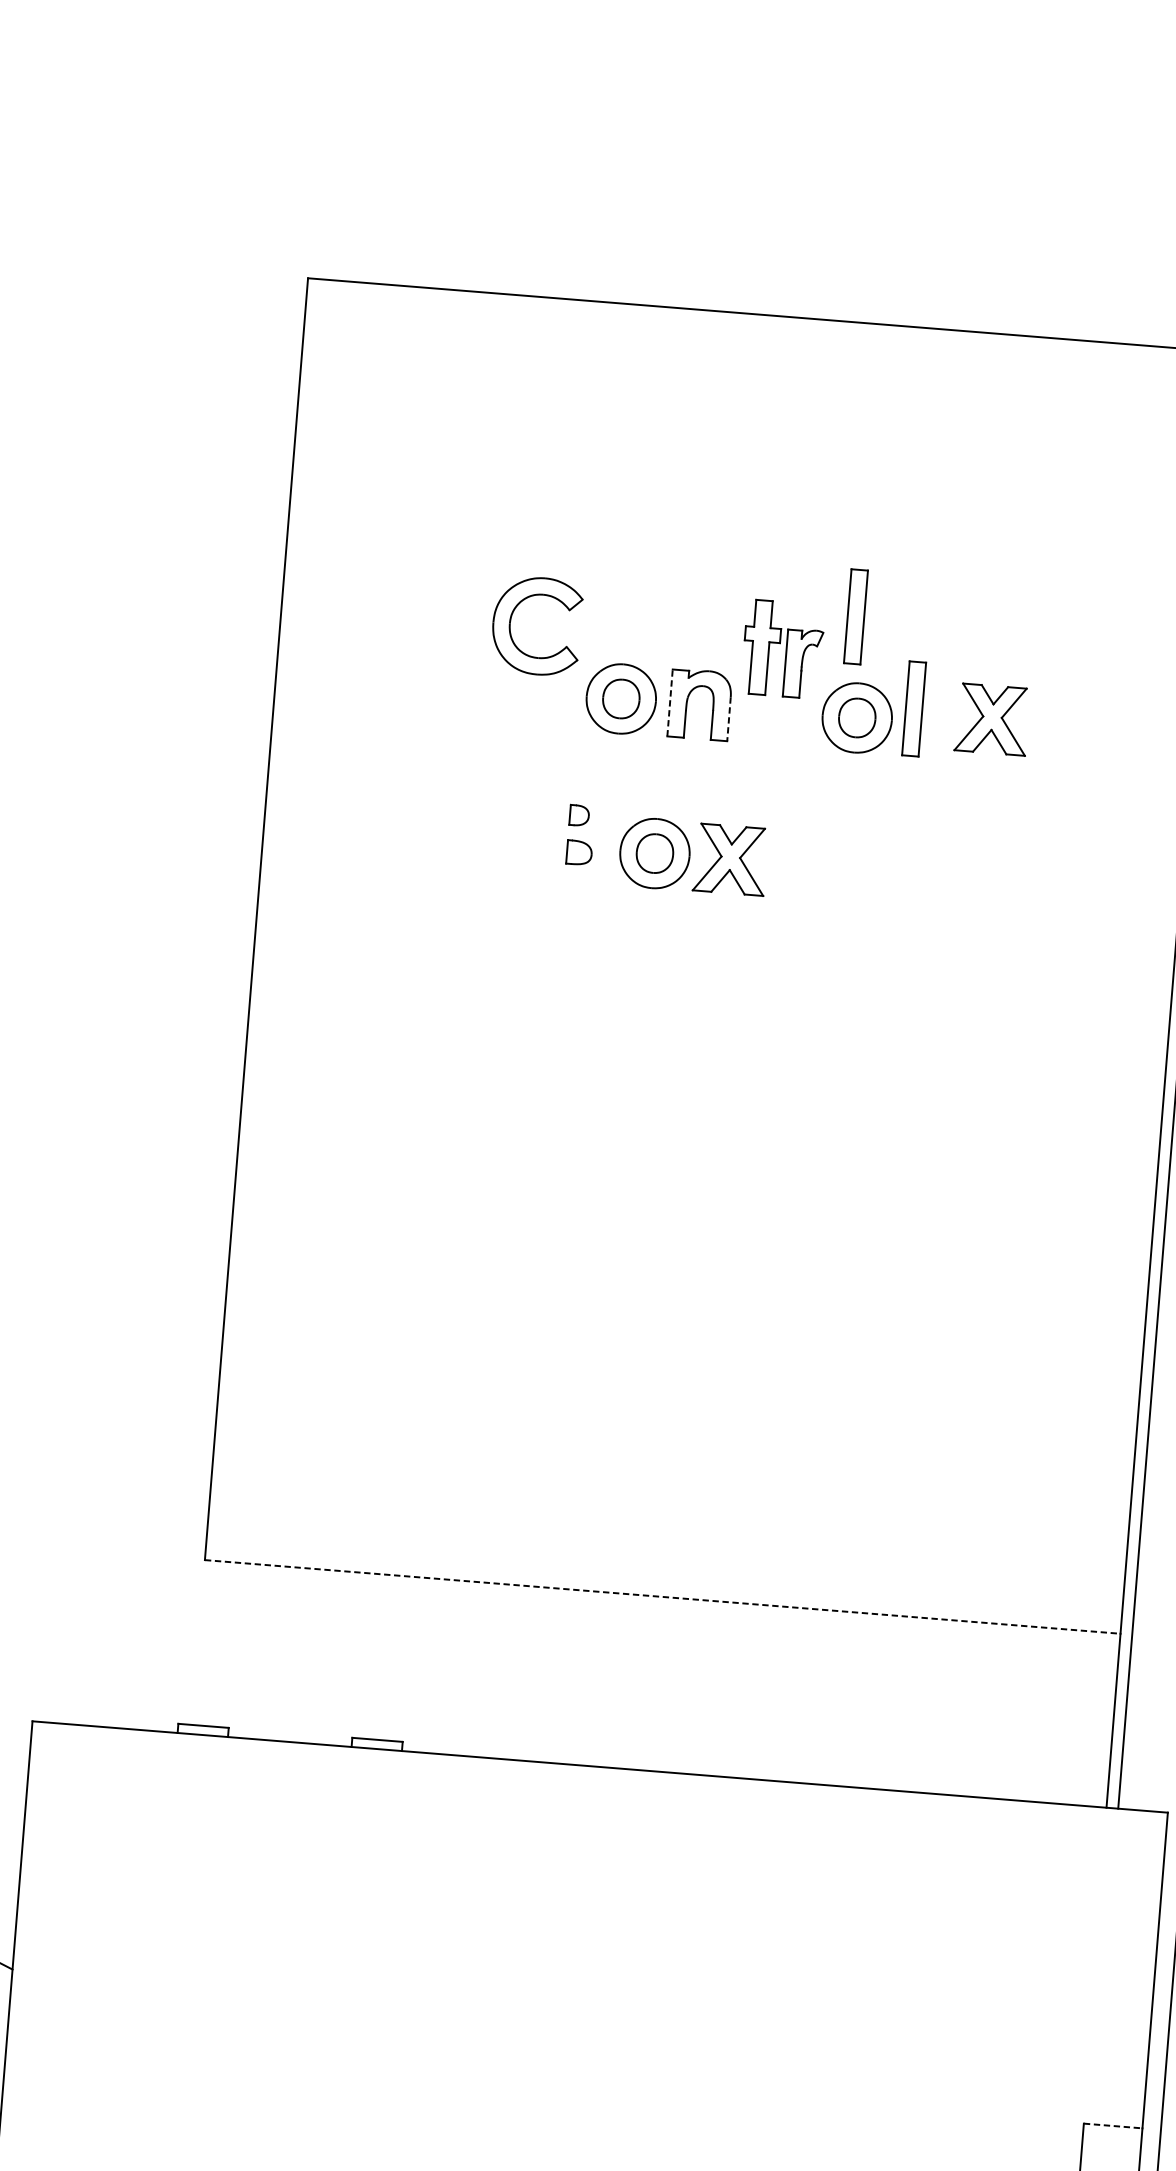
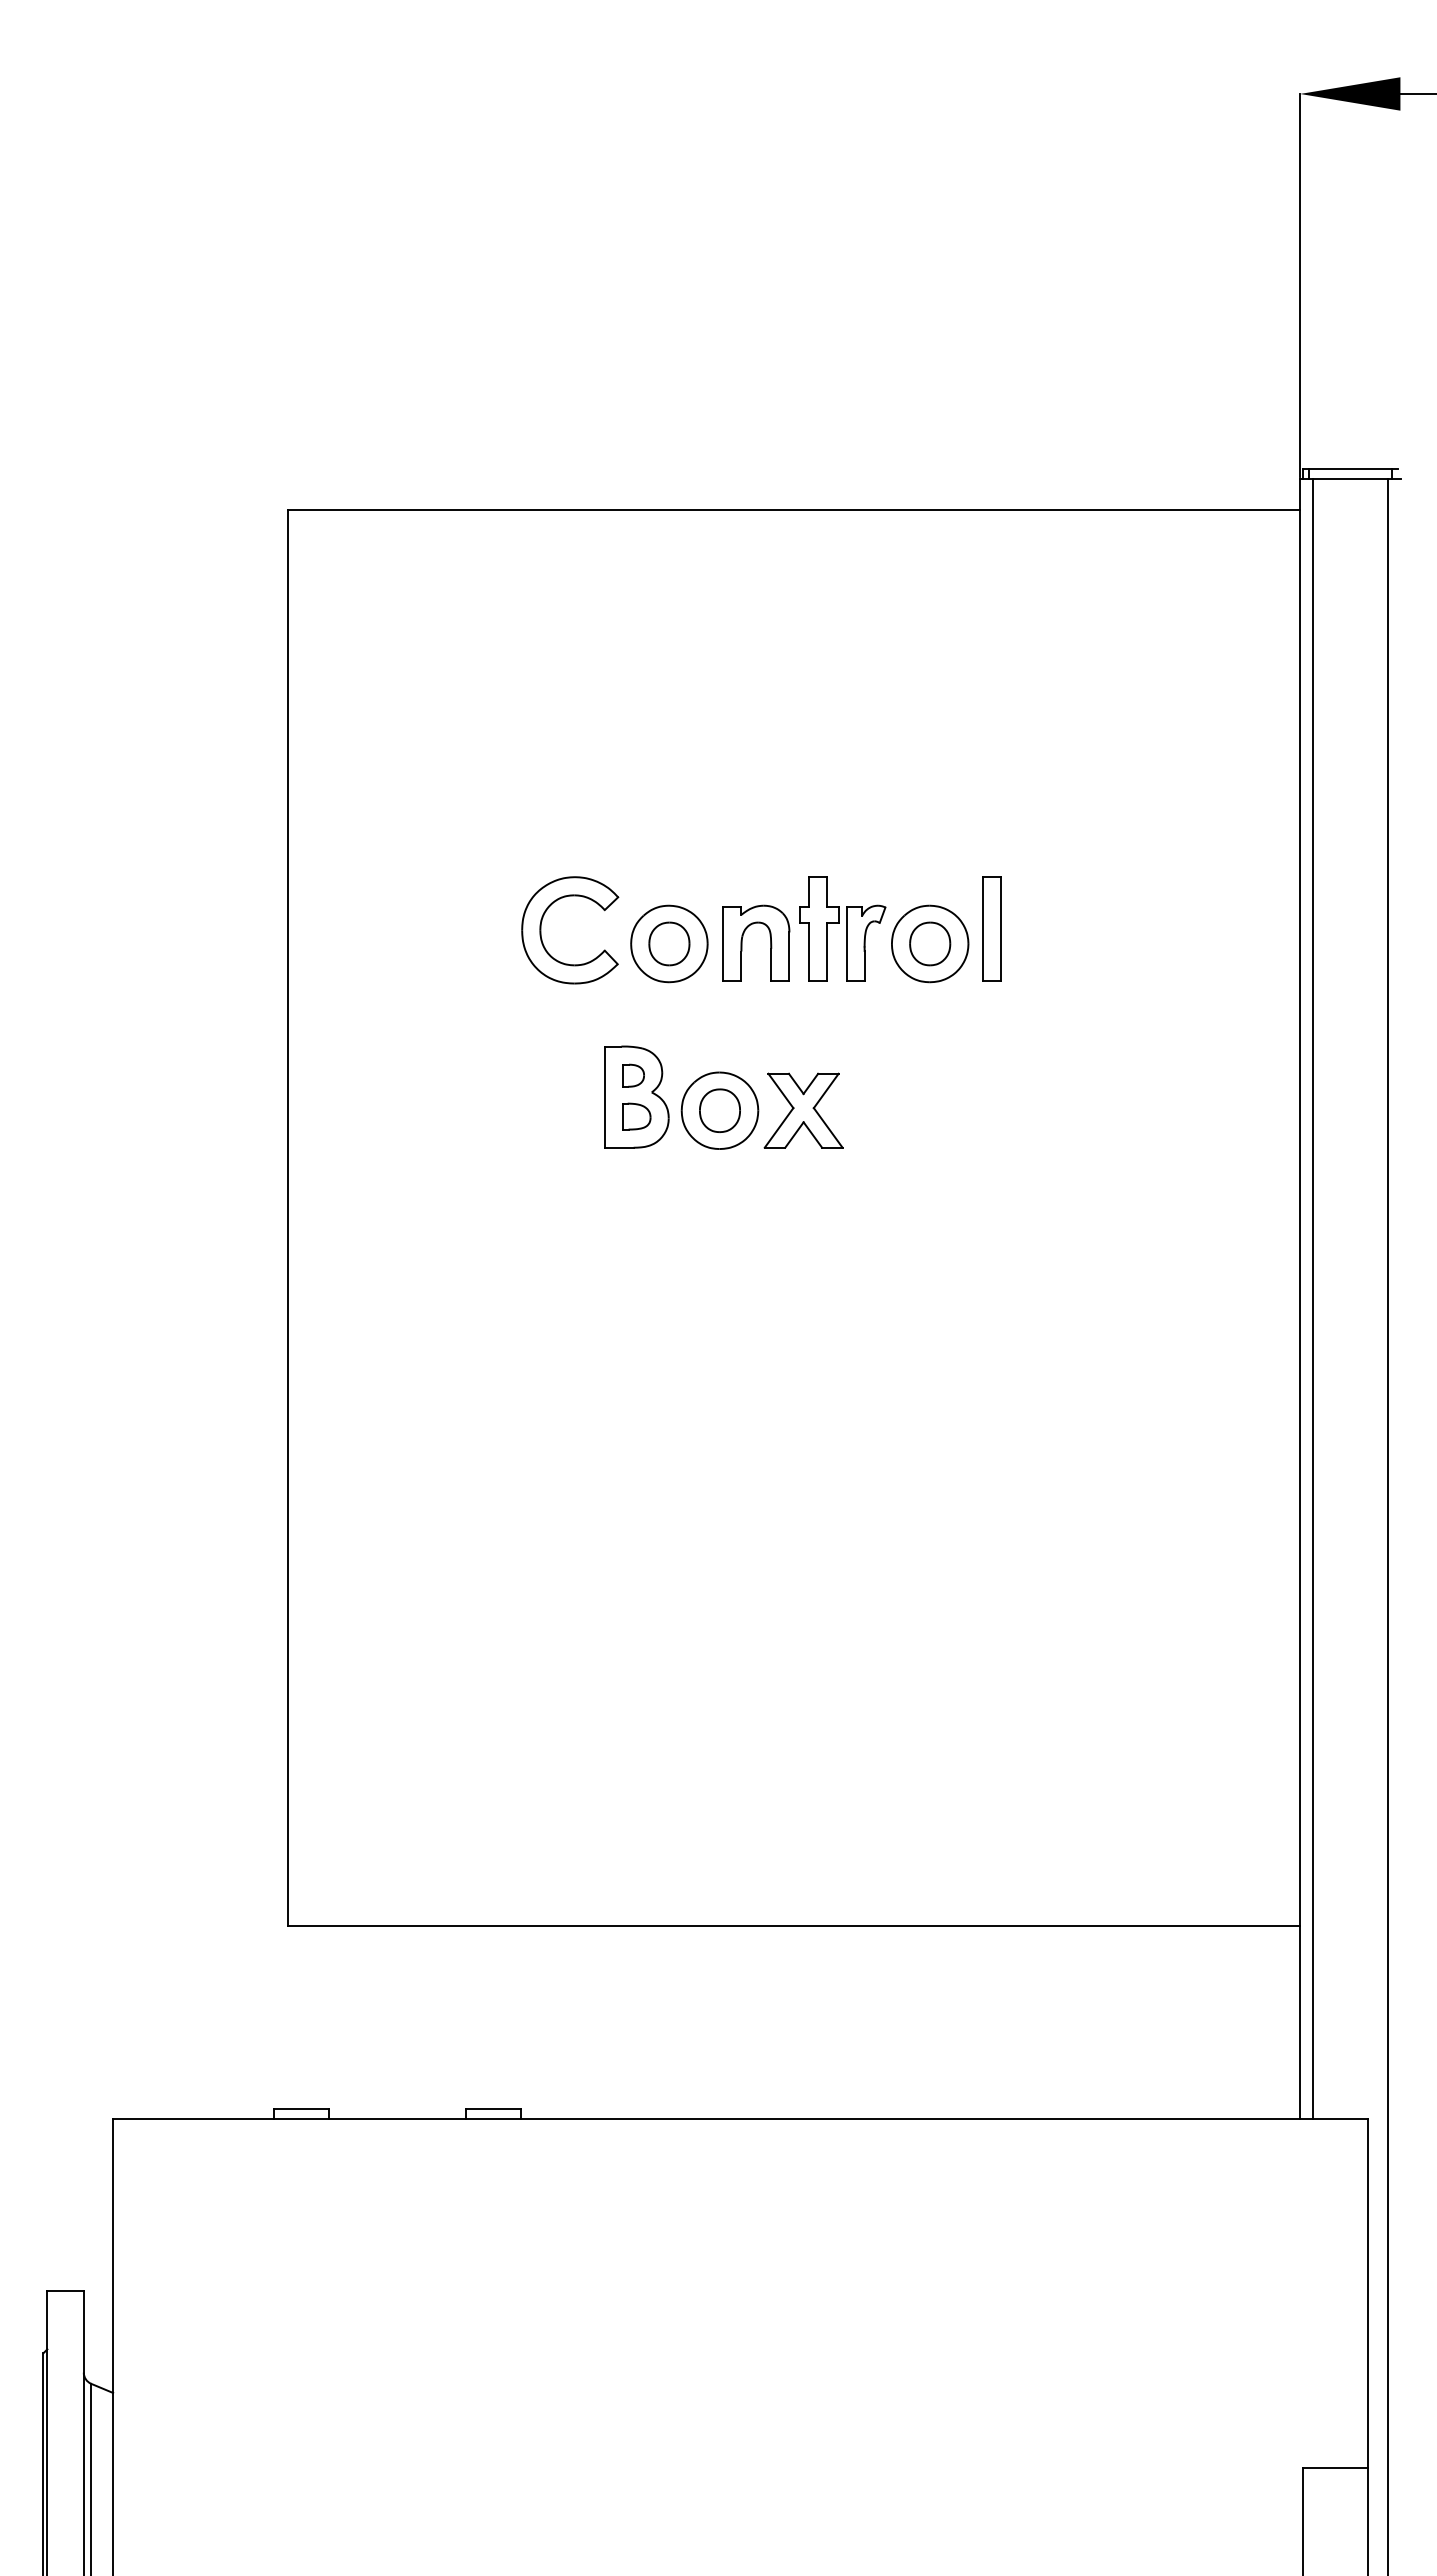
part: (855, 616) -> (919, 832), removed
part: (510, 624) -> (541, 930), moved
part: (783, 648) -> (842, 928), moved
line: (670, 702) -> (723, 943), dashed -> solid
line: (729, 719) -> (789, 957), dashed -> solid
part: (992, 719) -> (1078, 933), removed
part: (580, 834) -> (636, 1096), added
line: (662, 1597) -> (794, 1926), dashed -> solid
line: (1113, 2126) -> (1336, 2467), dashed -> solid

